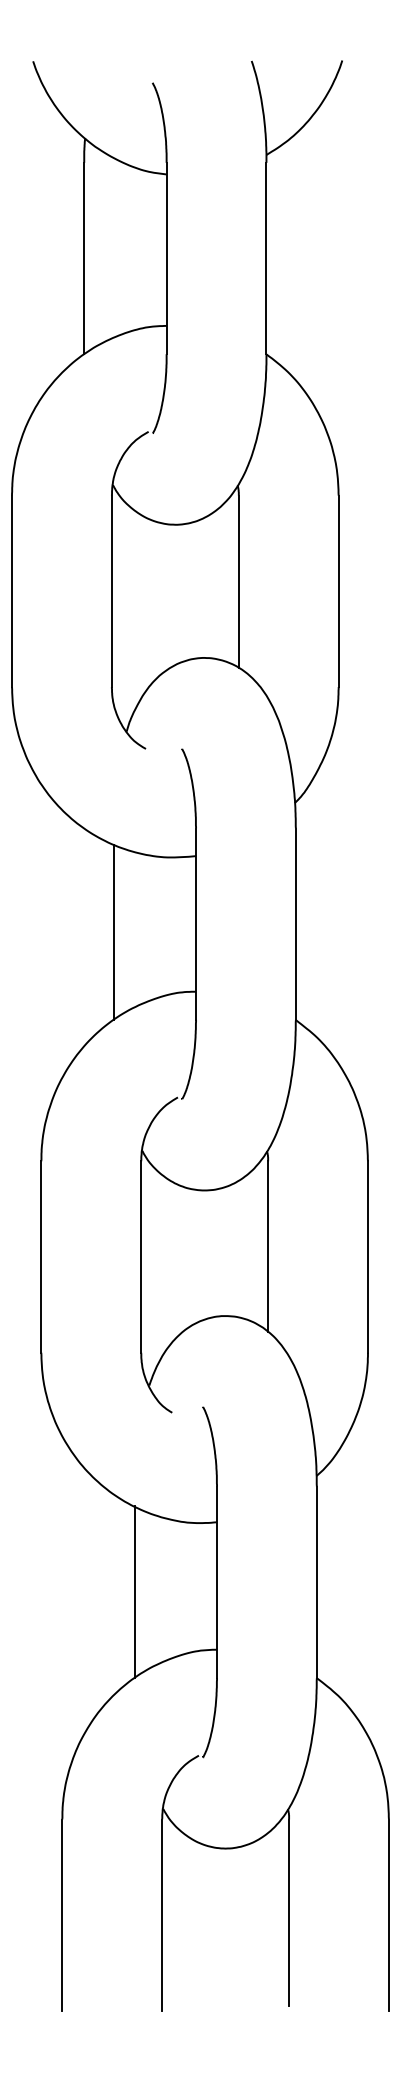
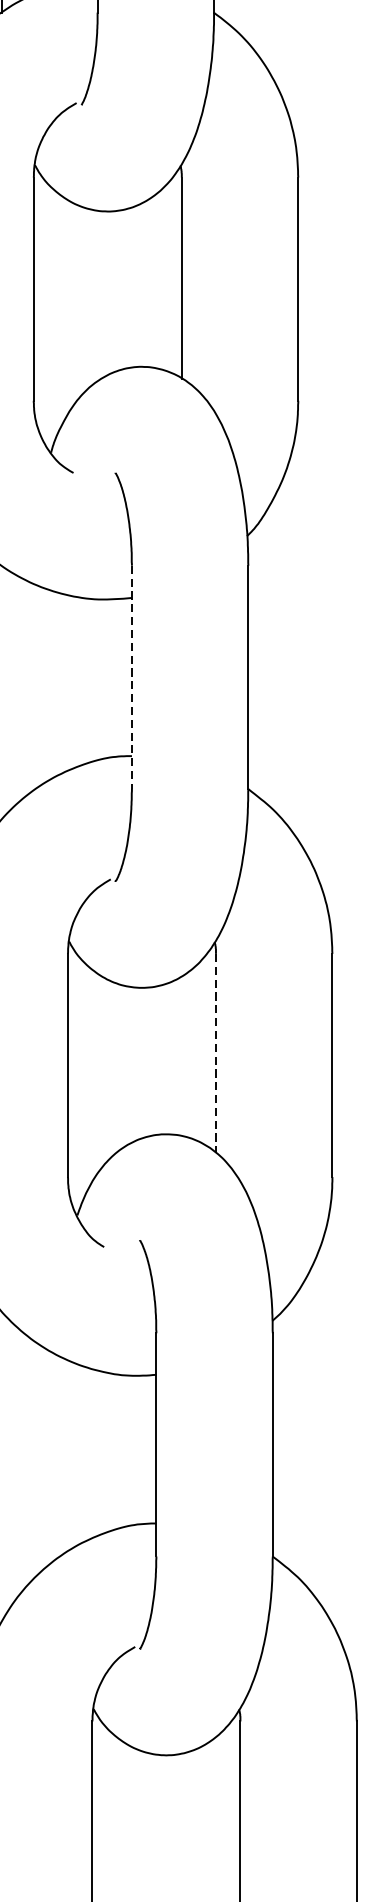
line: (196, 924) -> (132, 677), solid -> dashed
line: (113, 931) -> (35, 685), removed
line: (268, 1247) -> (216, 1054), solid -> dashed
line: (134, 1592) -> (60, 1456), removed

